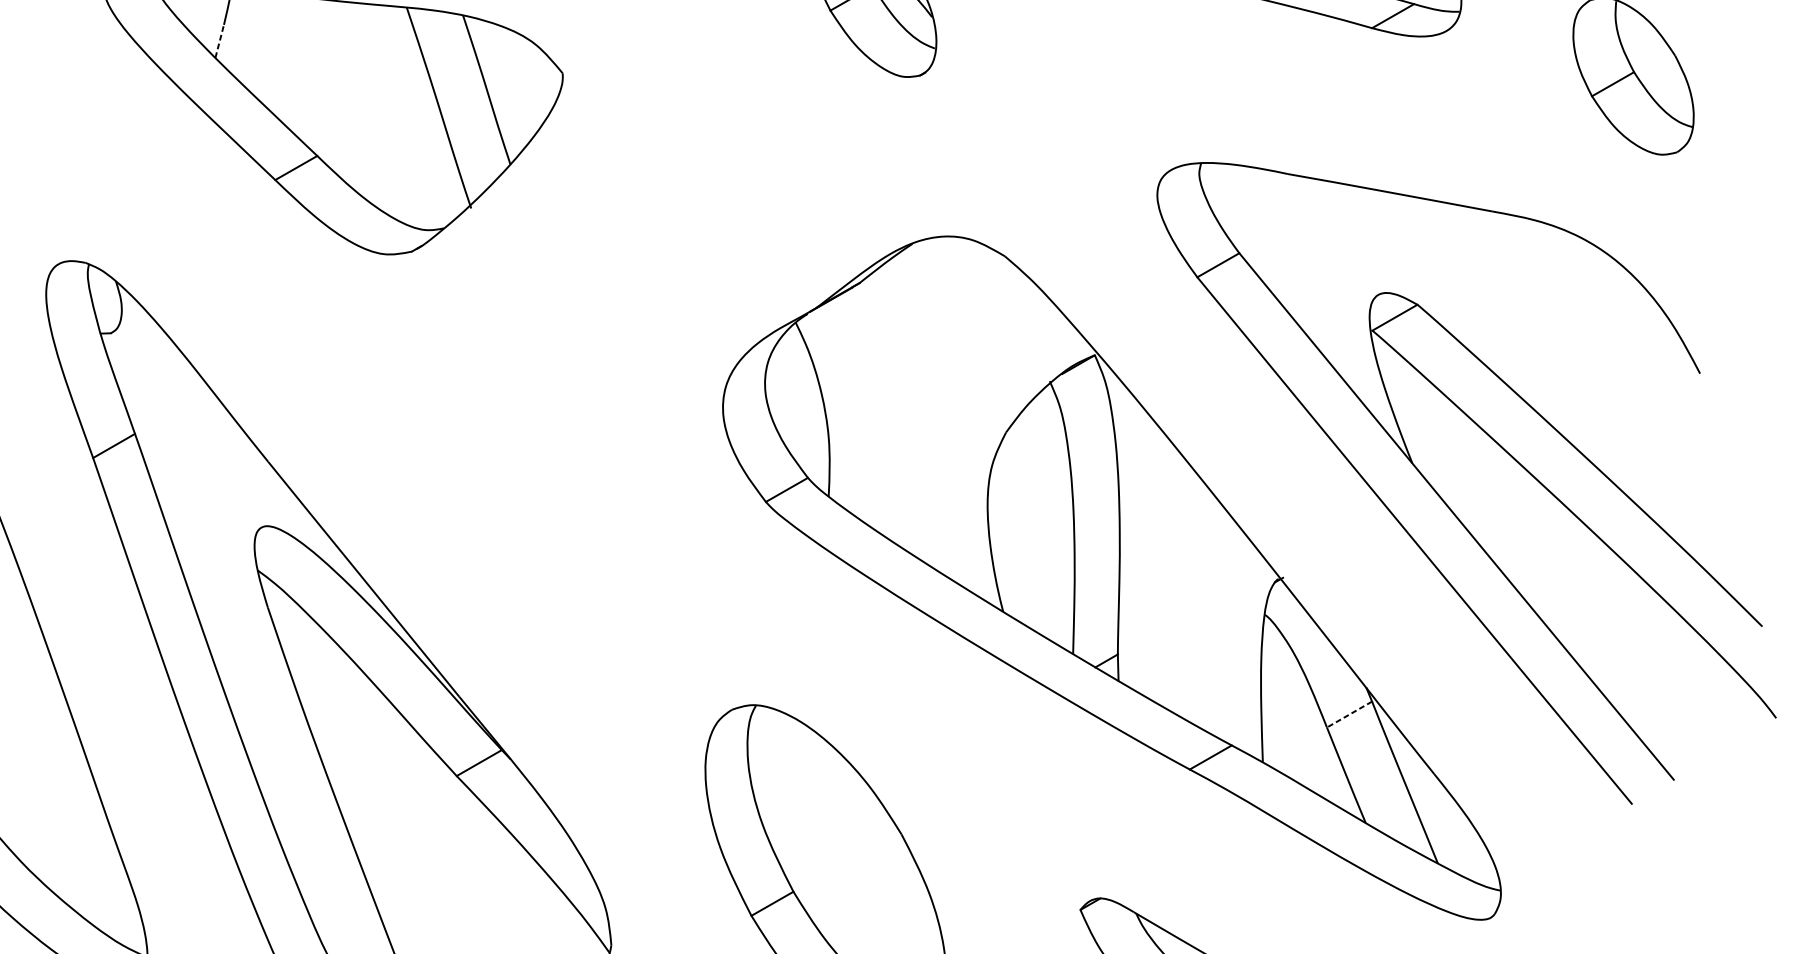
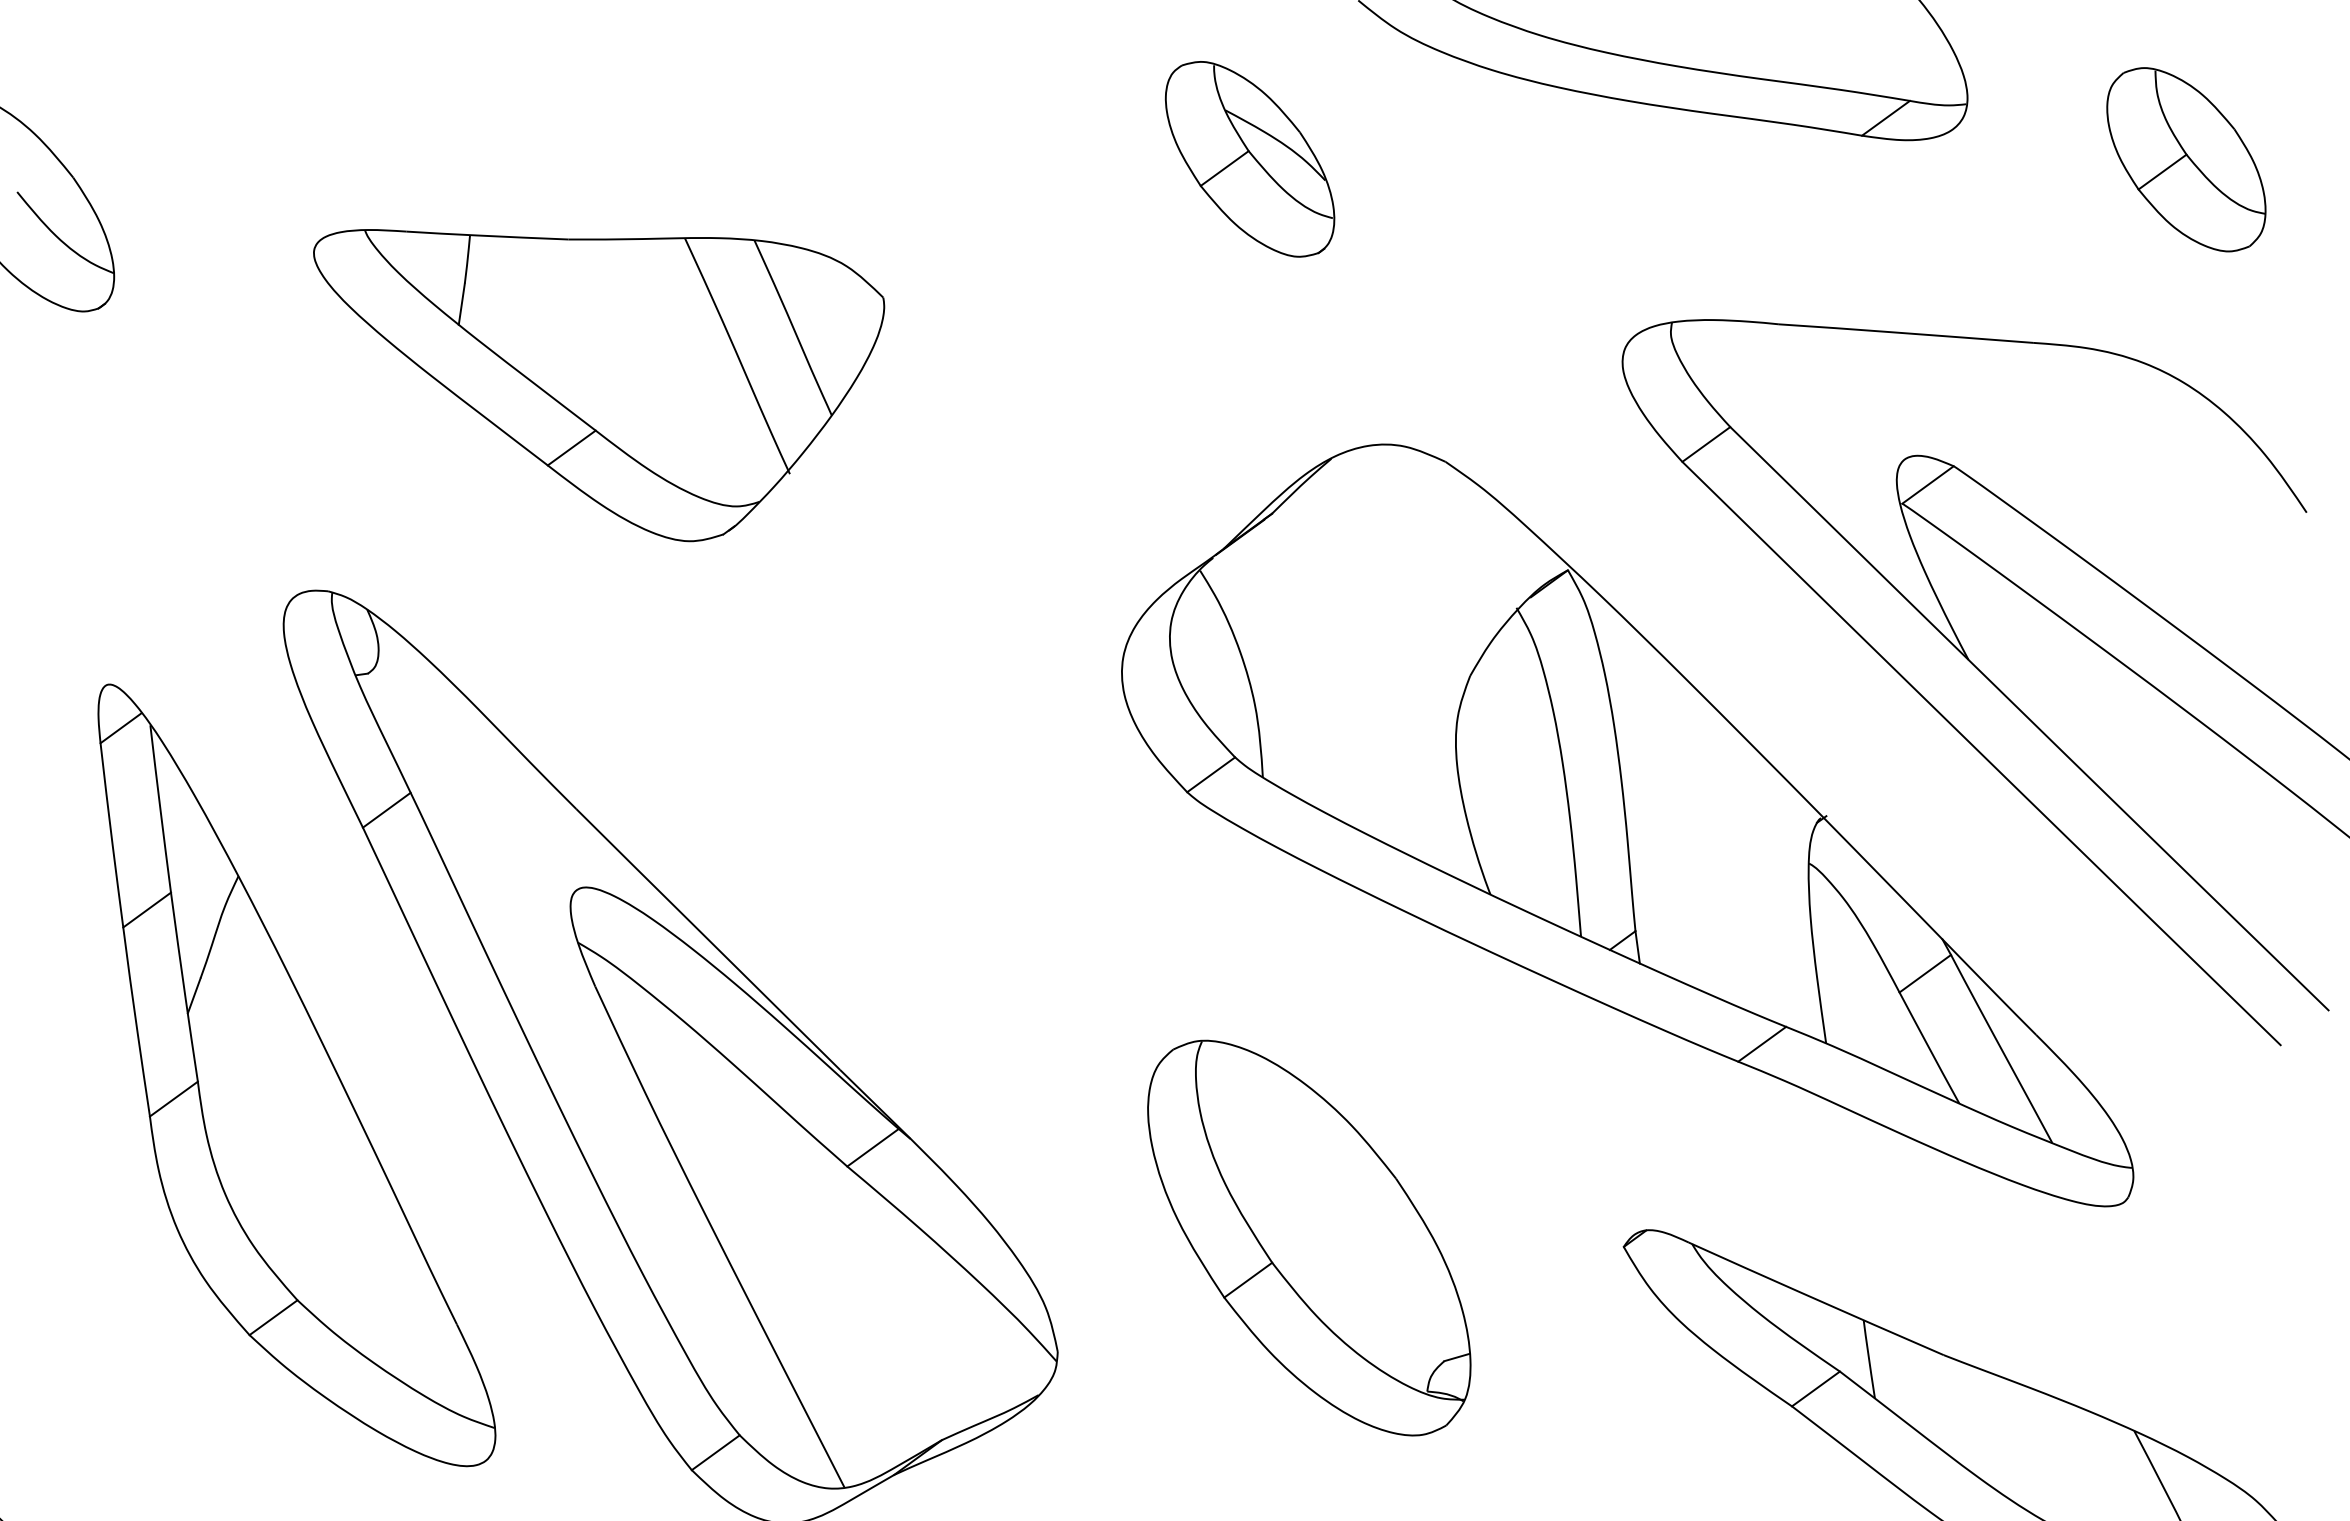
line: (219, 41) -> (461, 304), dashed -> solid
line: (1349, 714) -> (1925, 973), dashed -> solid

